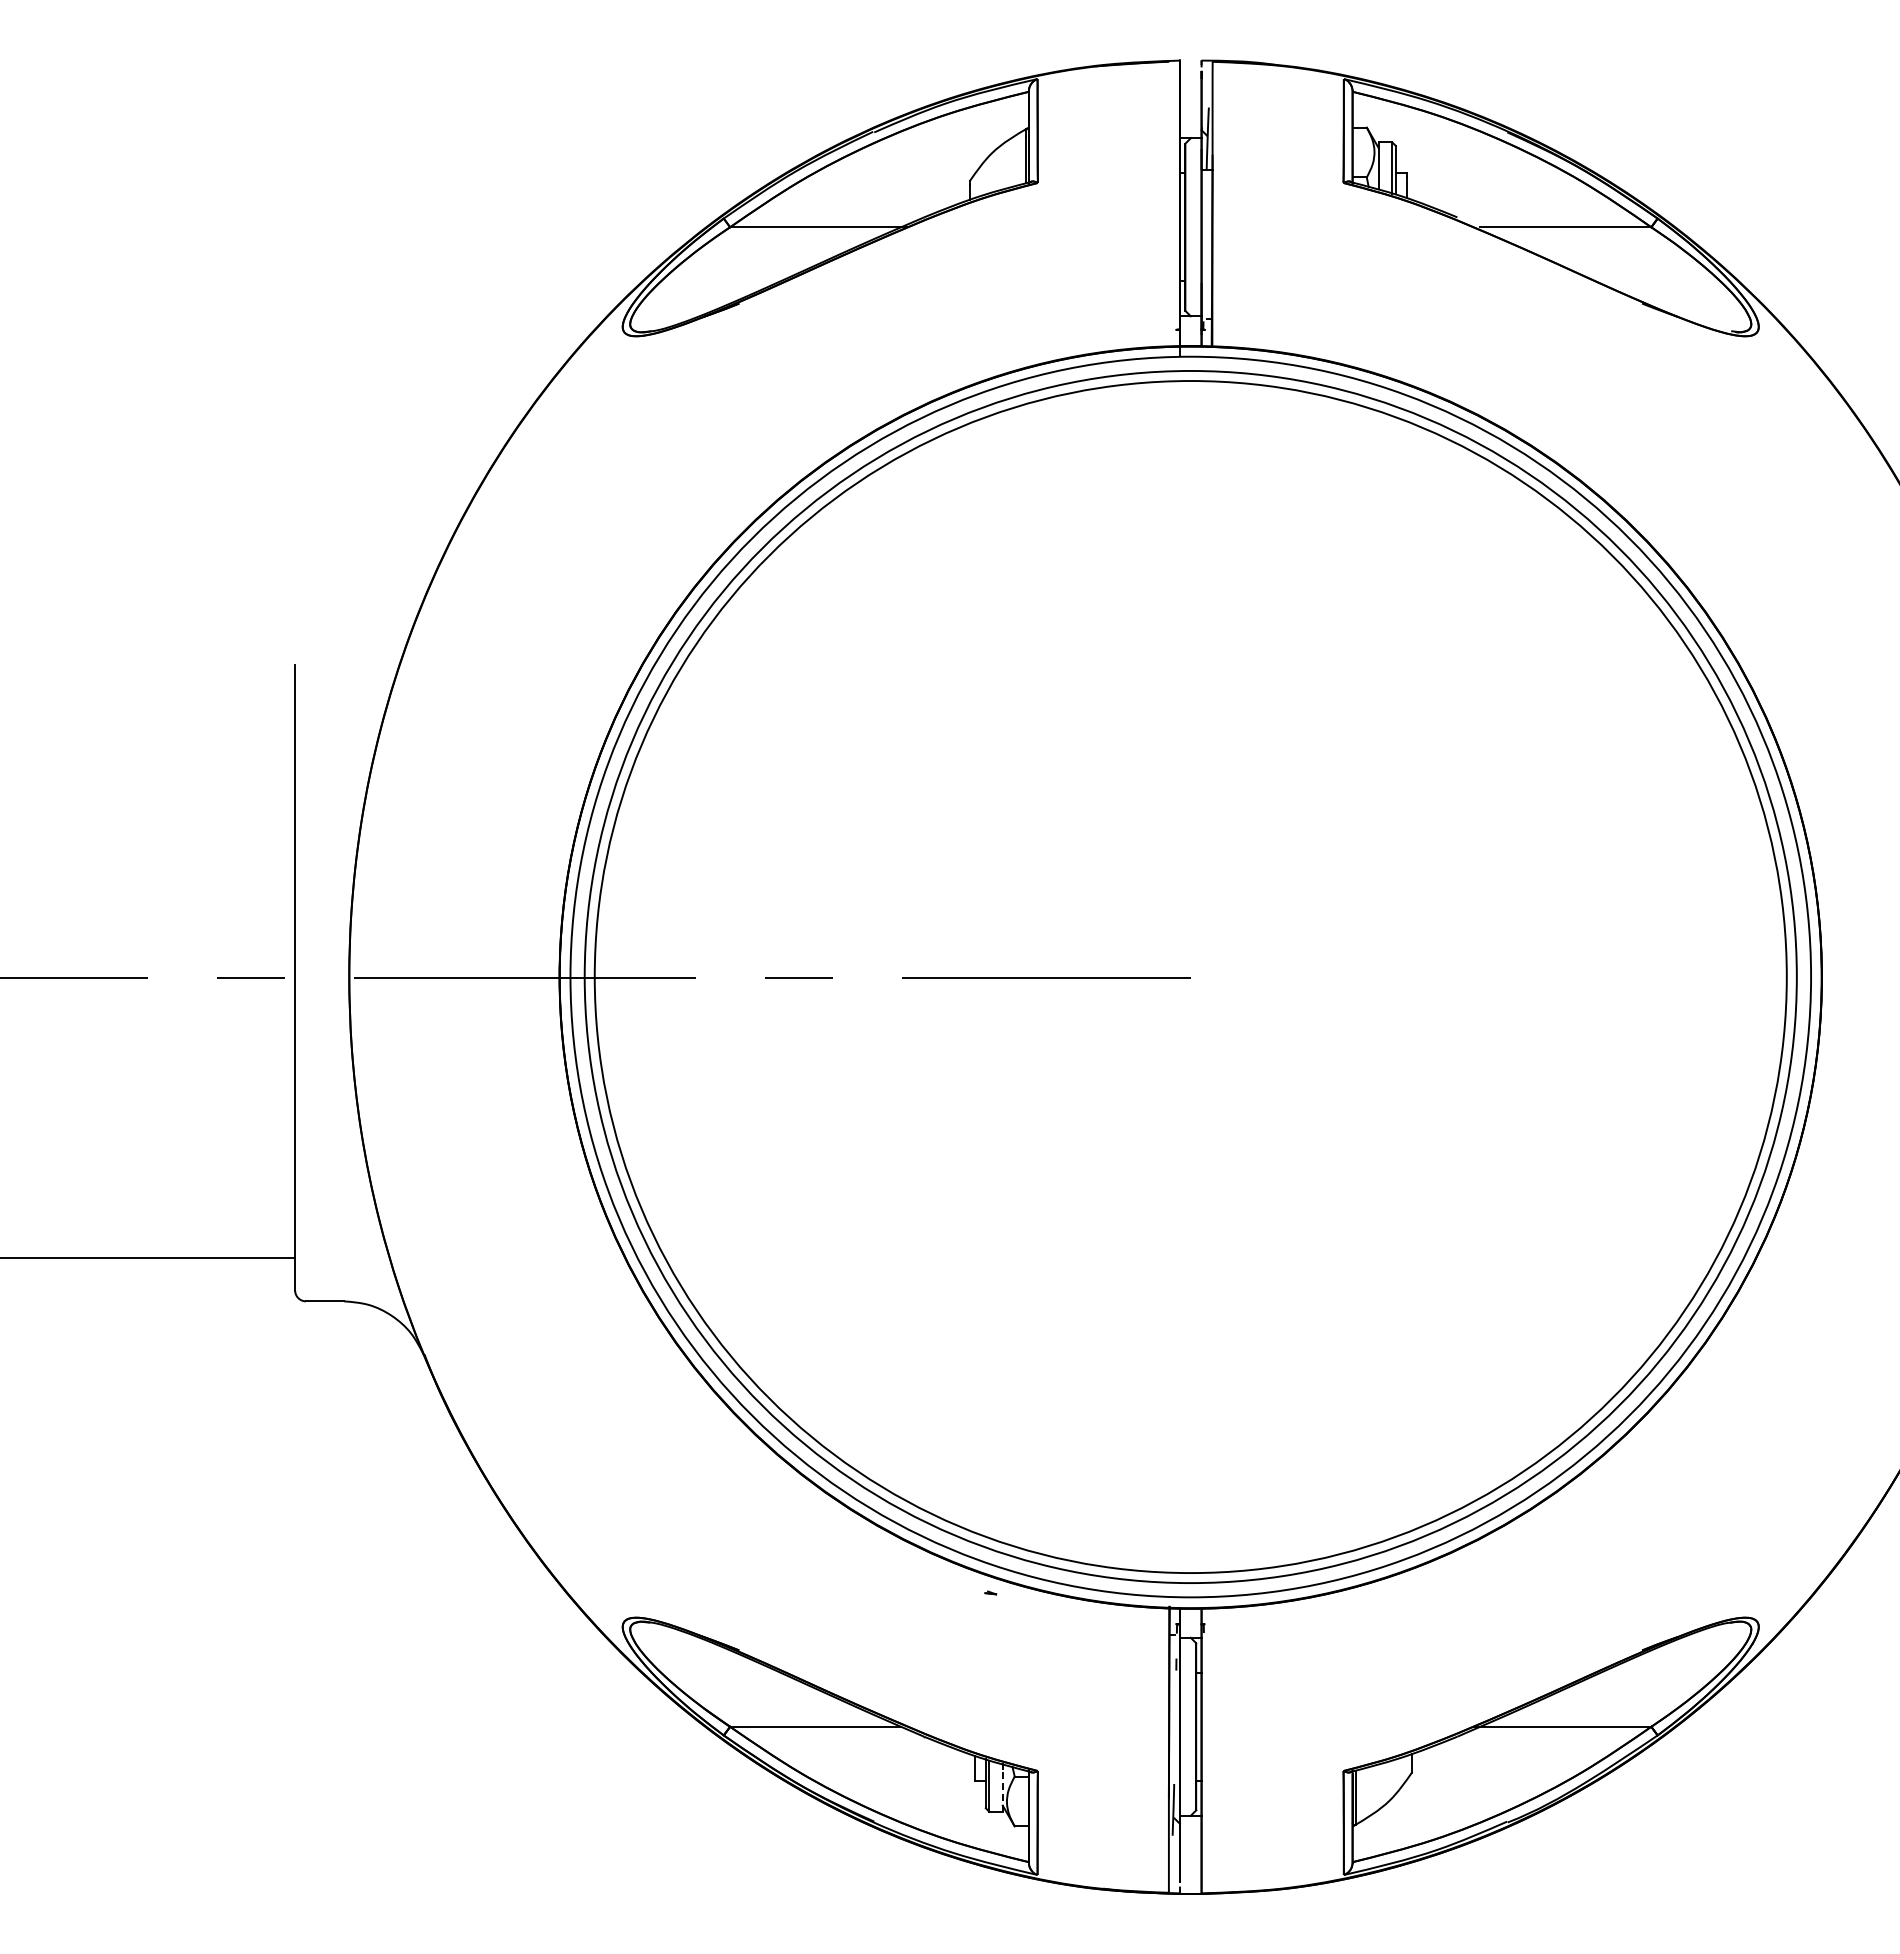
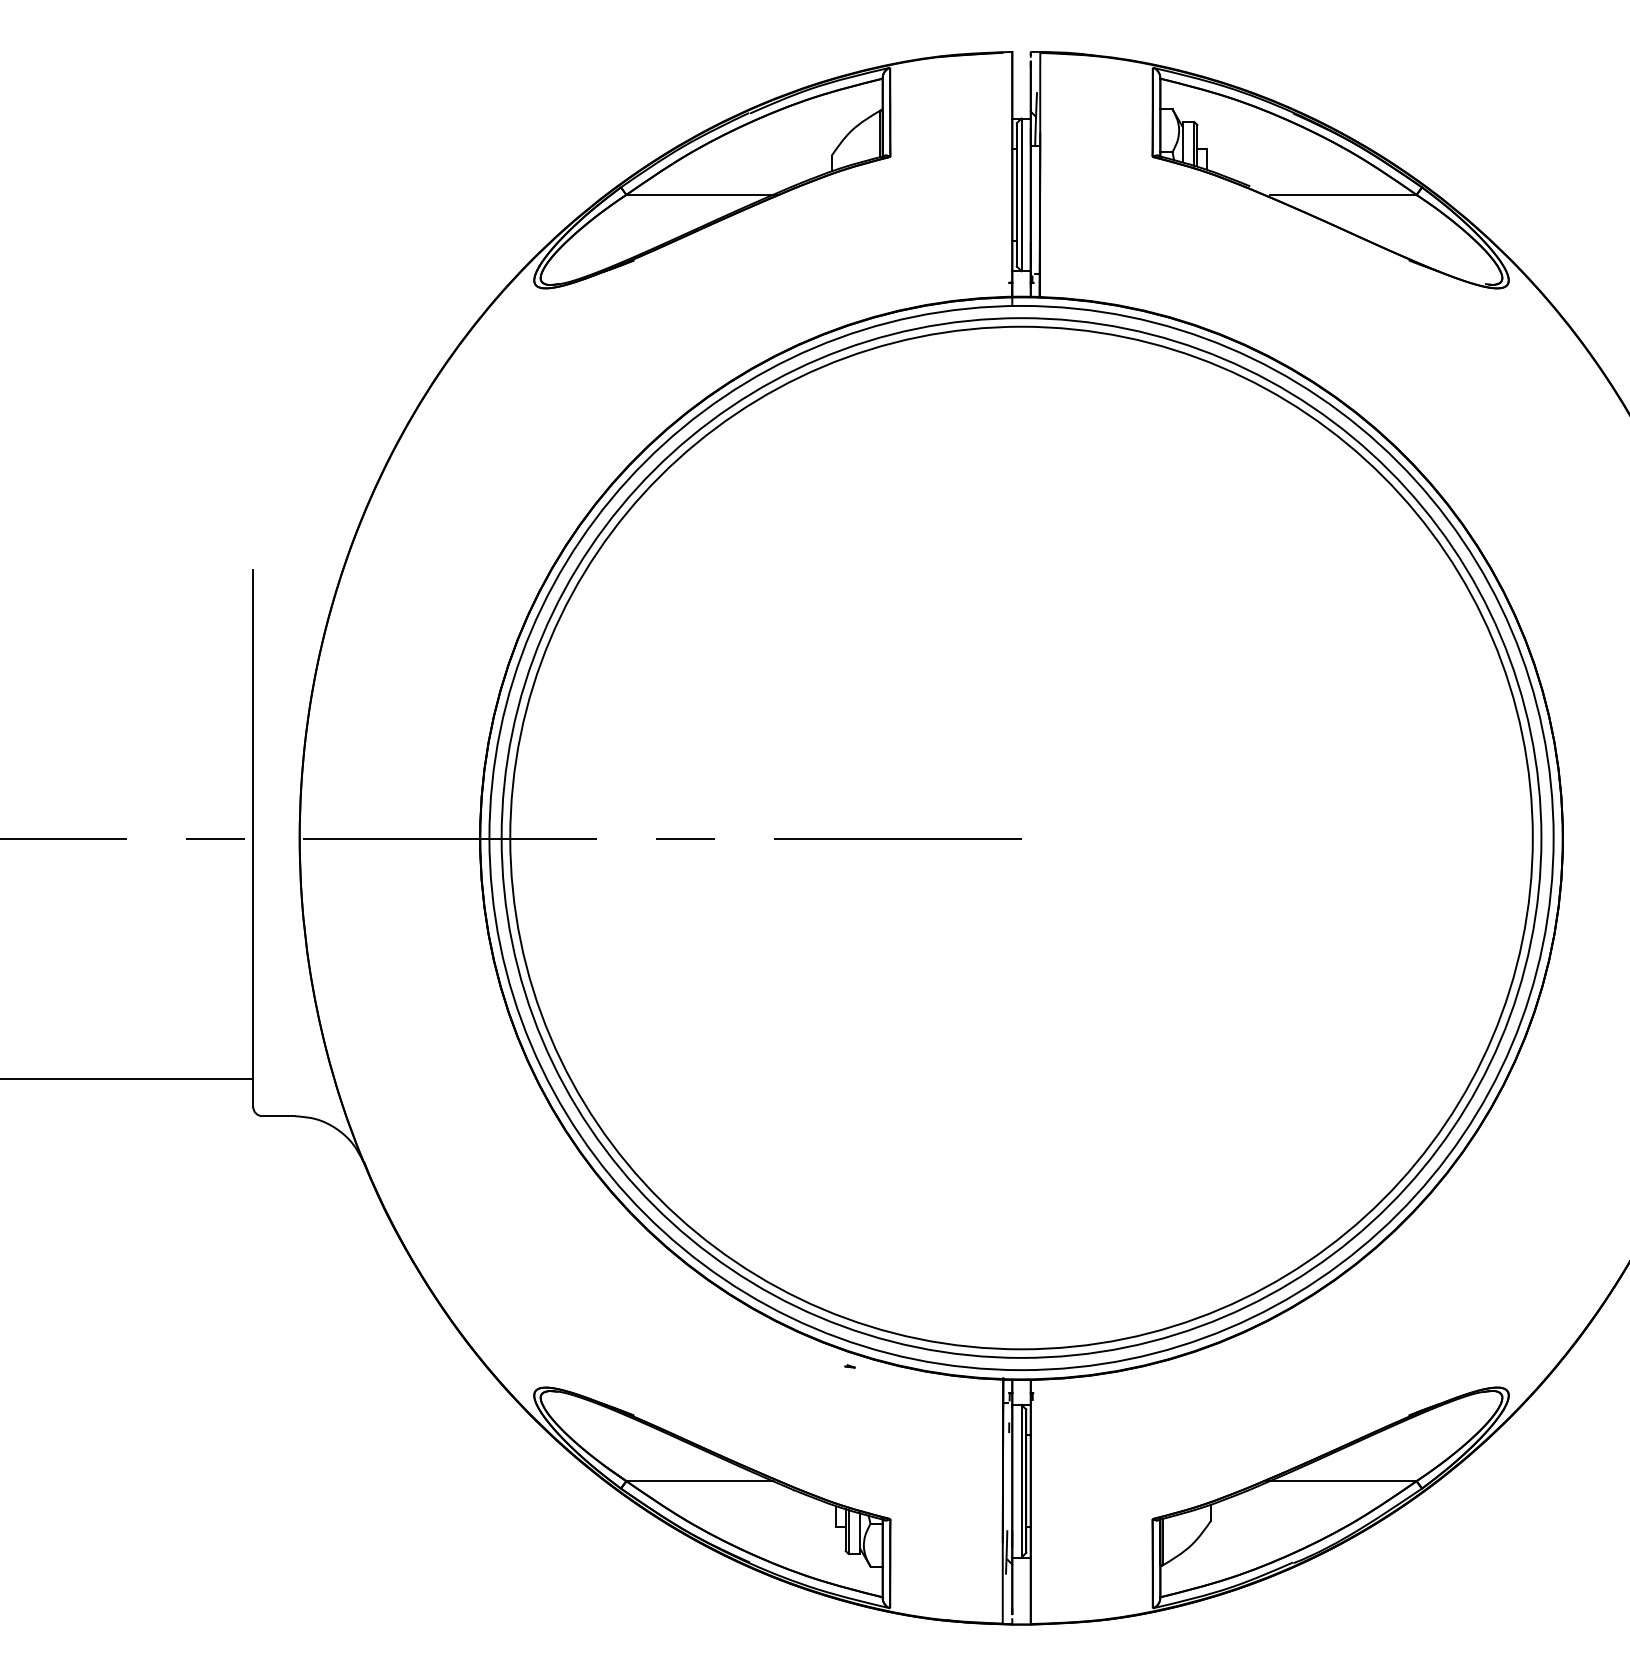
line: (1190, 227) -> (1021, 195), added
line: (1190, 1726) -> (1021, 1480), added
line: (1002, 1789) -> (860, 1534), dashed -> solid

